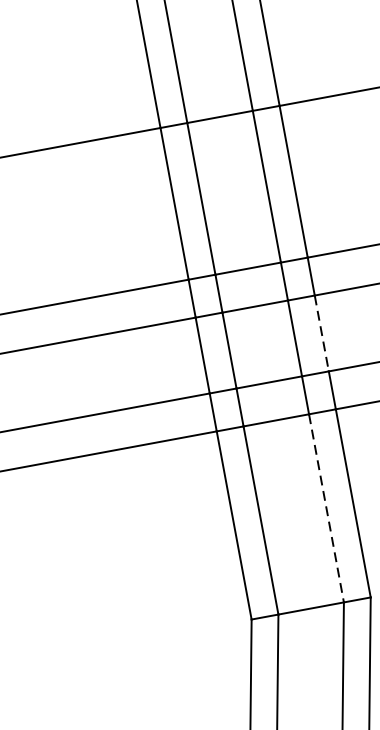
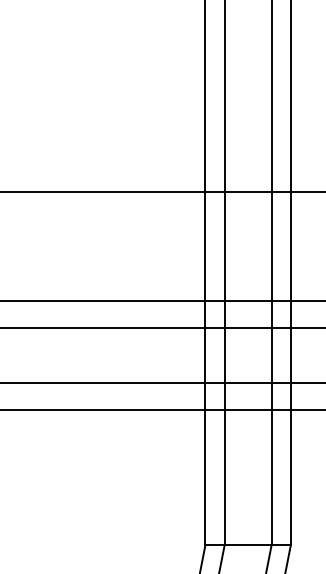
line: (321, 334) -> (290, 356), dashed -> solid
line: (326, 509) -> (271, 478), dashed -> solid

